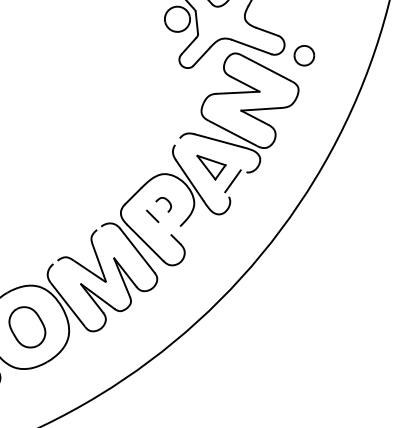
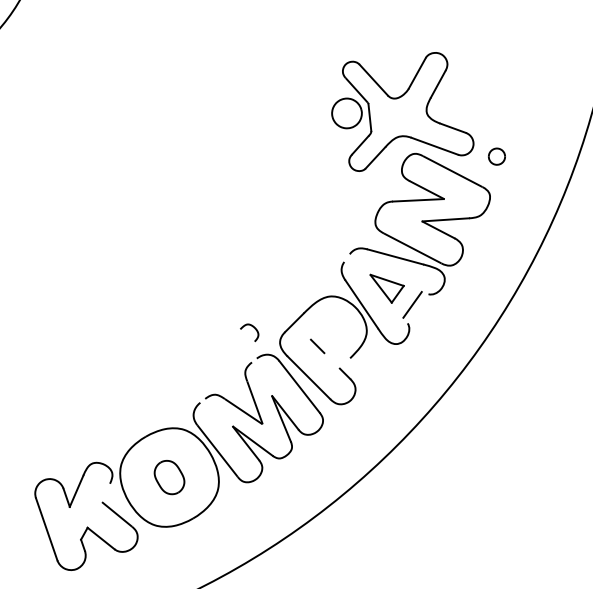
part: (303, 55) -> (496, 156), size x0.7
curve: (166, 200) -> (252, 327), moved
part: (27, 327) -> (169, 477), size x0.7

